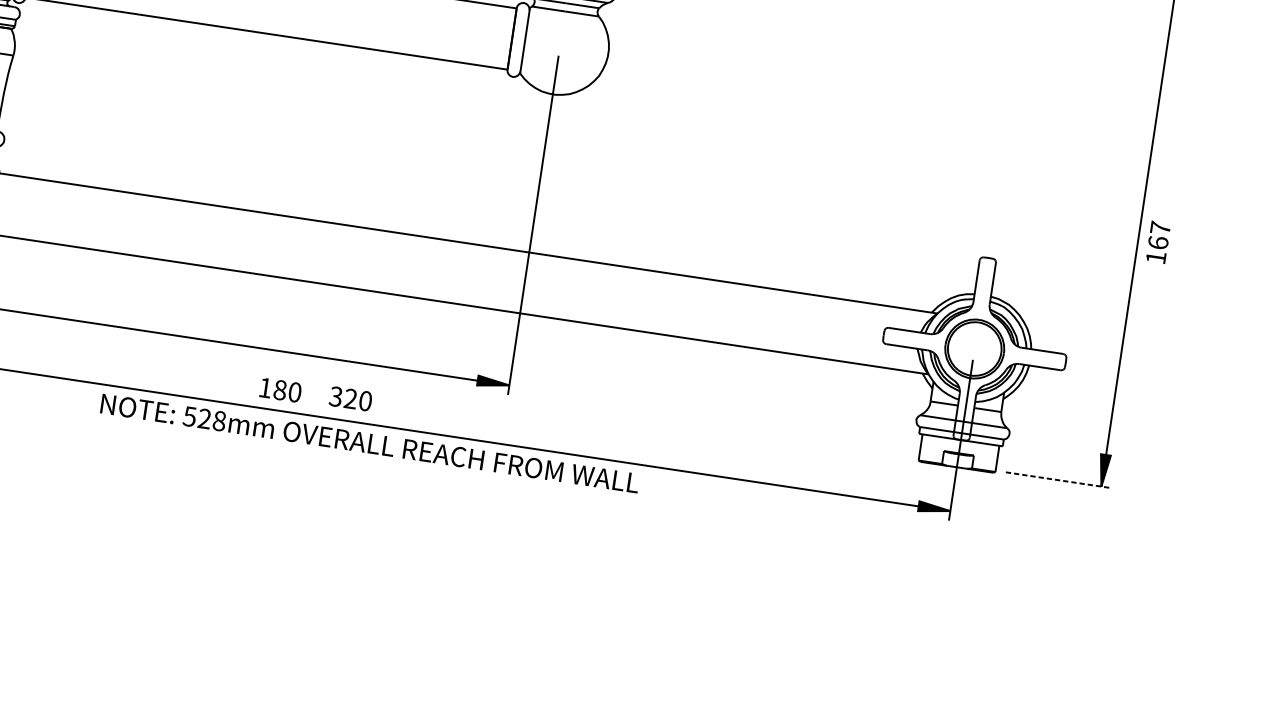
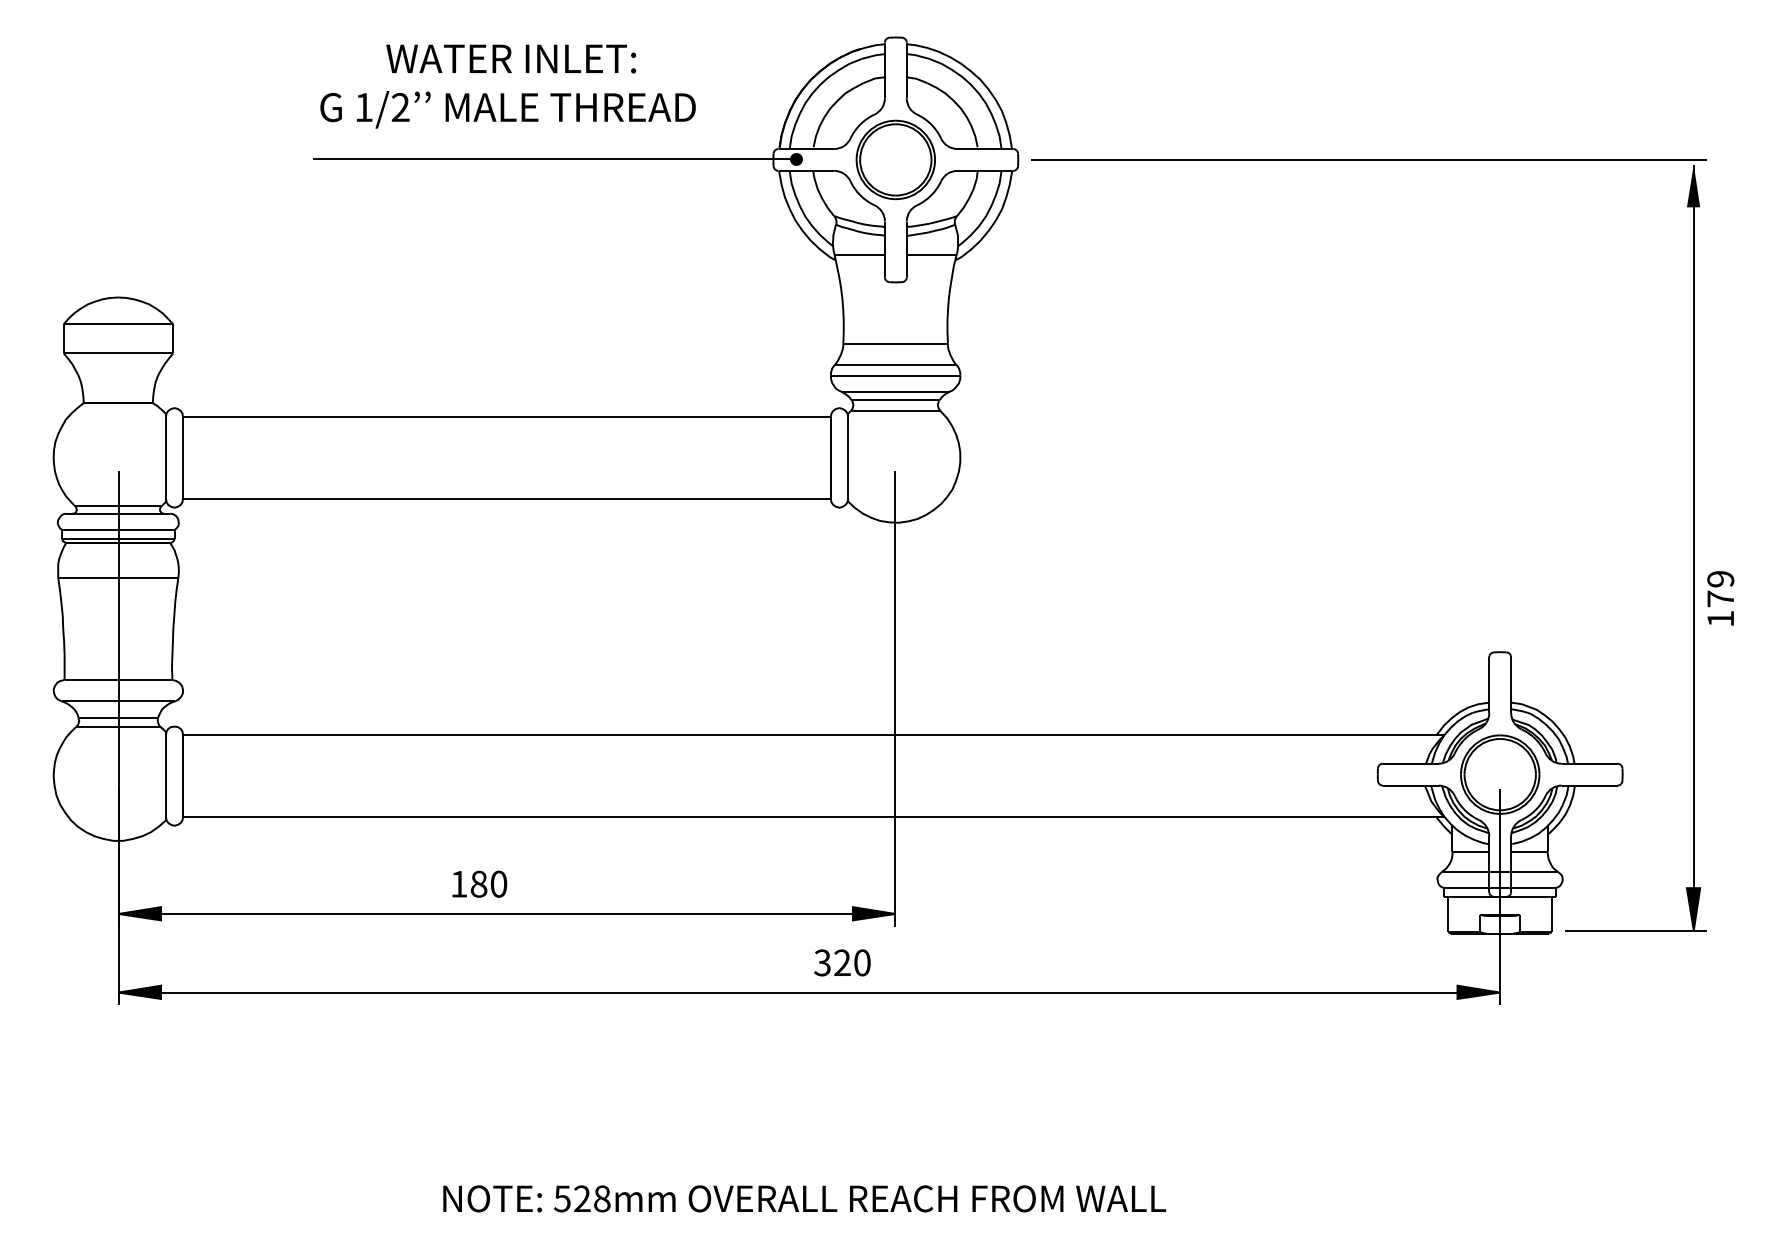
text: (1159, 235) -> (1720, 588), 167 -> 179
text: (280, 389) -> (479, 883), moved
text: (350, 398) -> (842, 962), moved
text: (370, 443) -> (804, 1198), moved
line: (1058, 480) -> (1635, 930), dashed -> solid

